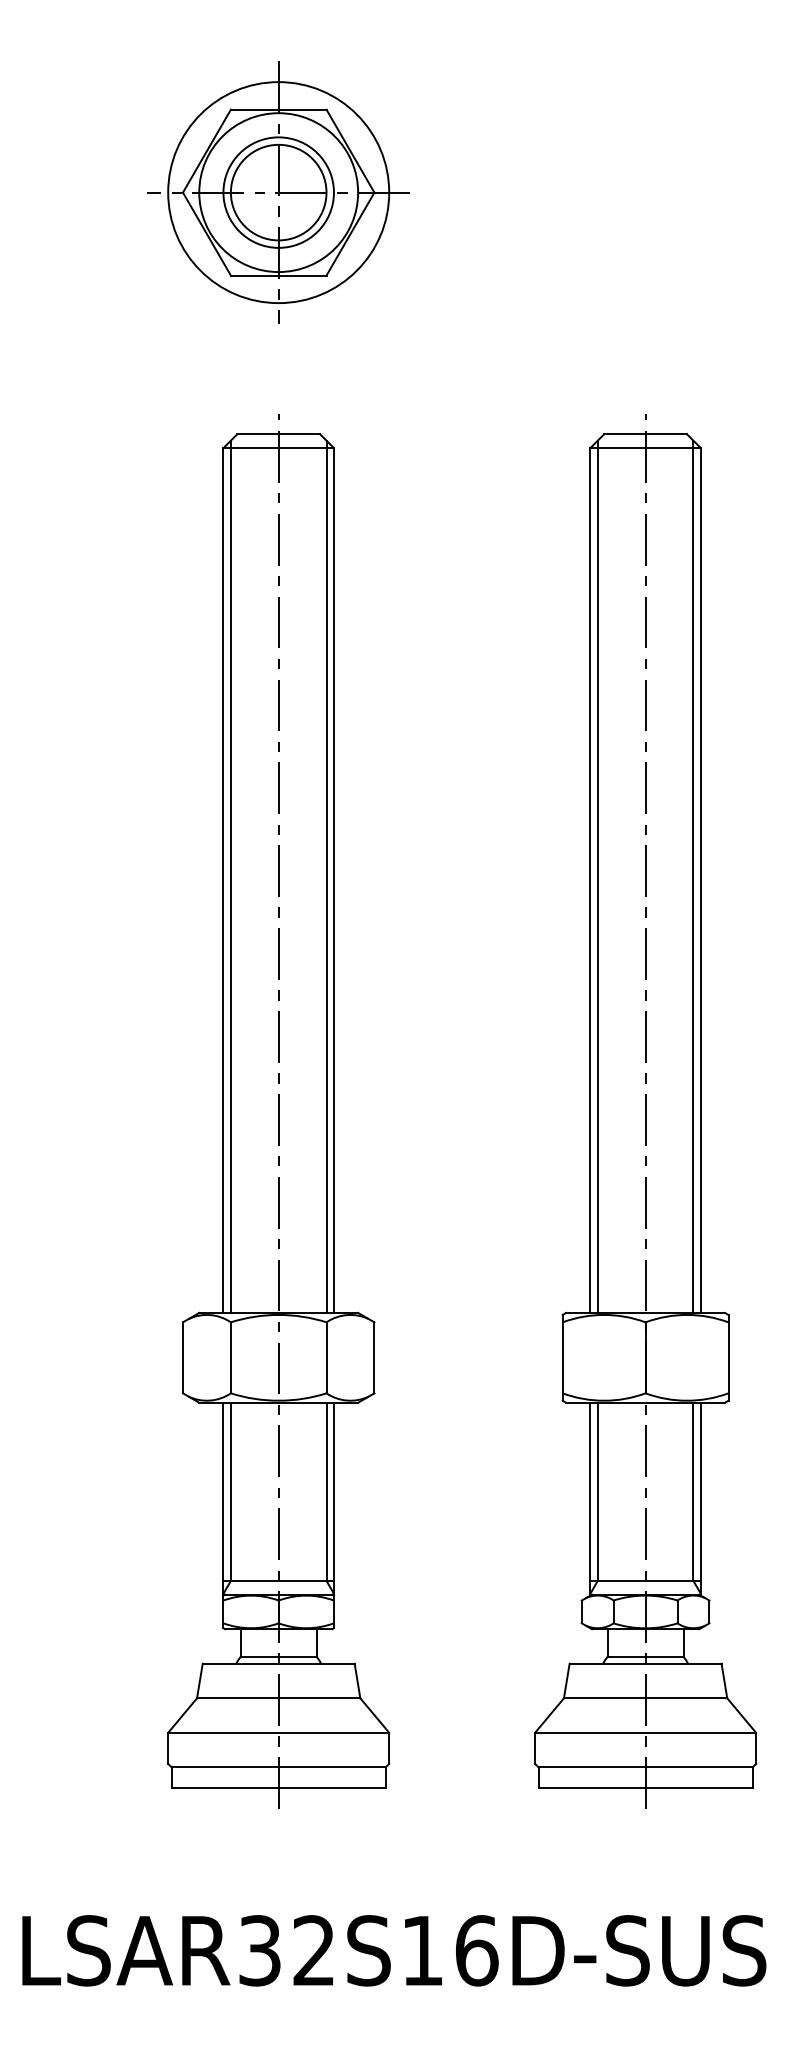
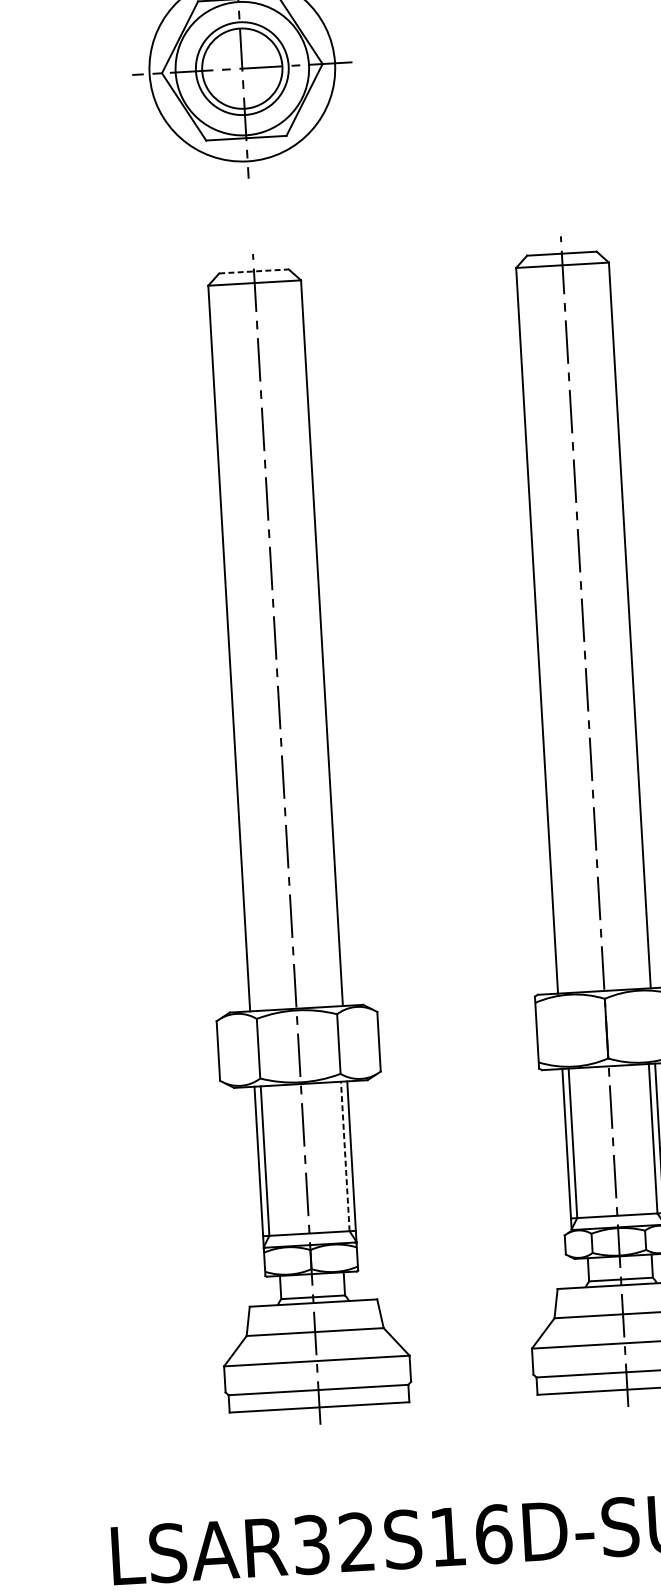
line: (279, 434) -> (254, 271), solid -> dashed
line: (230, 876) -> (234, 644), removed
line: (326, 876) -> (315, 640), removed
line: (597, 876) -> (542, 627), removed
line: (693, 876) -> (623, 622), removed
line: (326, 1491) -> (345, 1156), solid -> dashed

